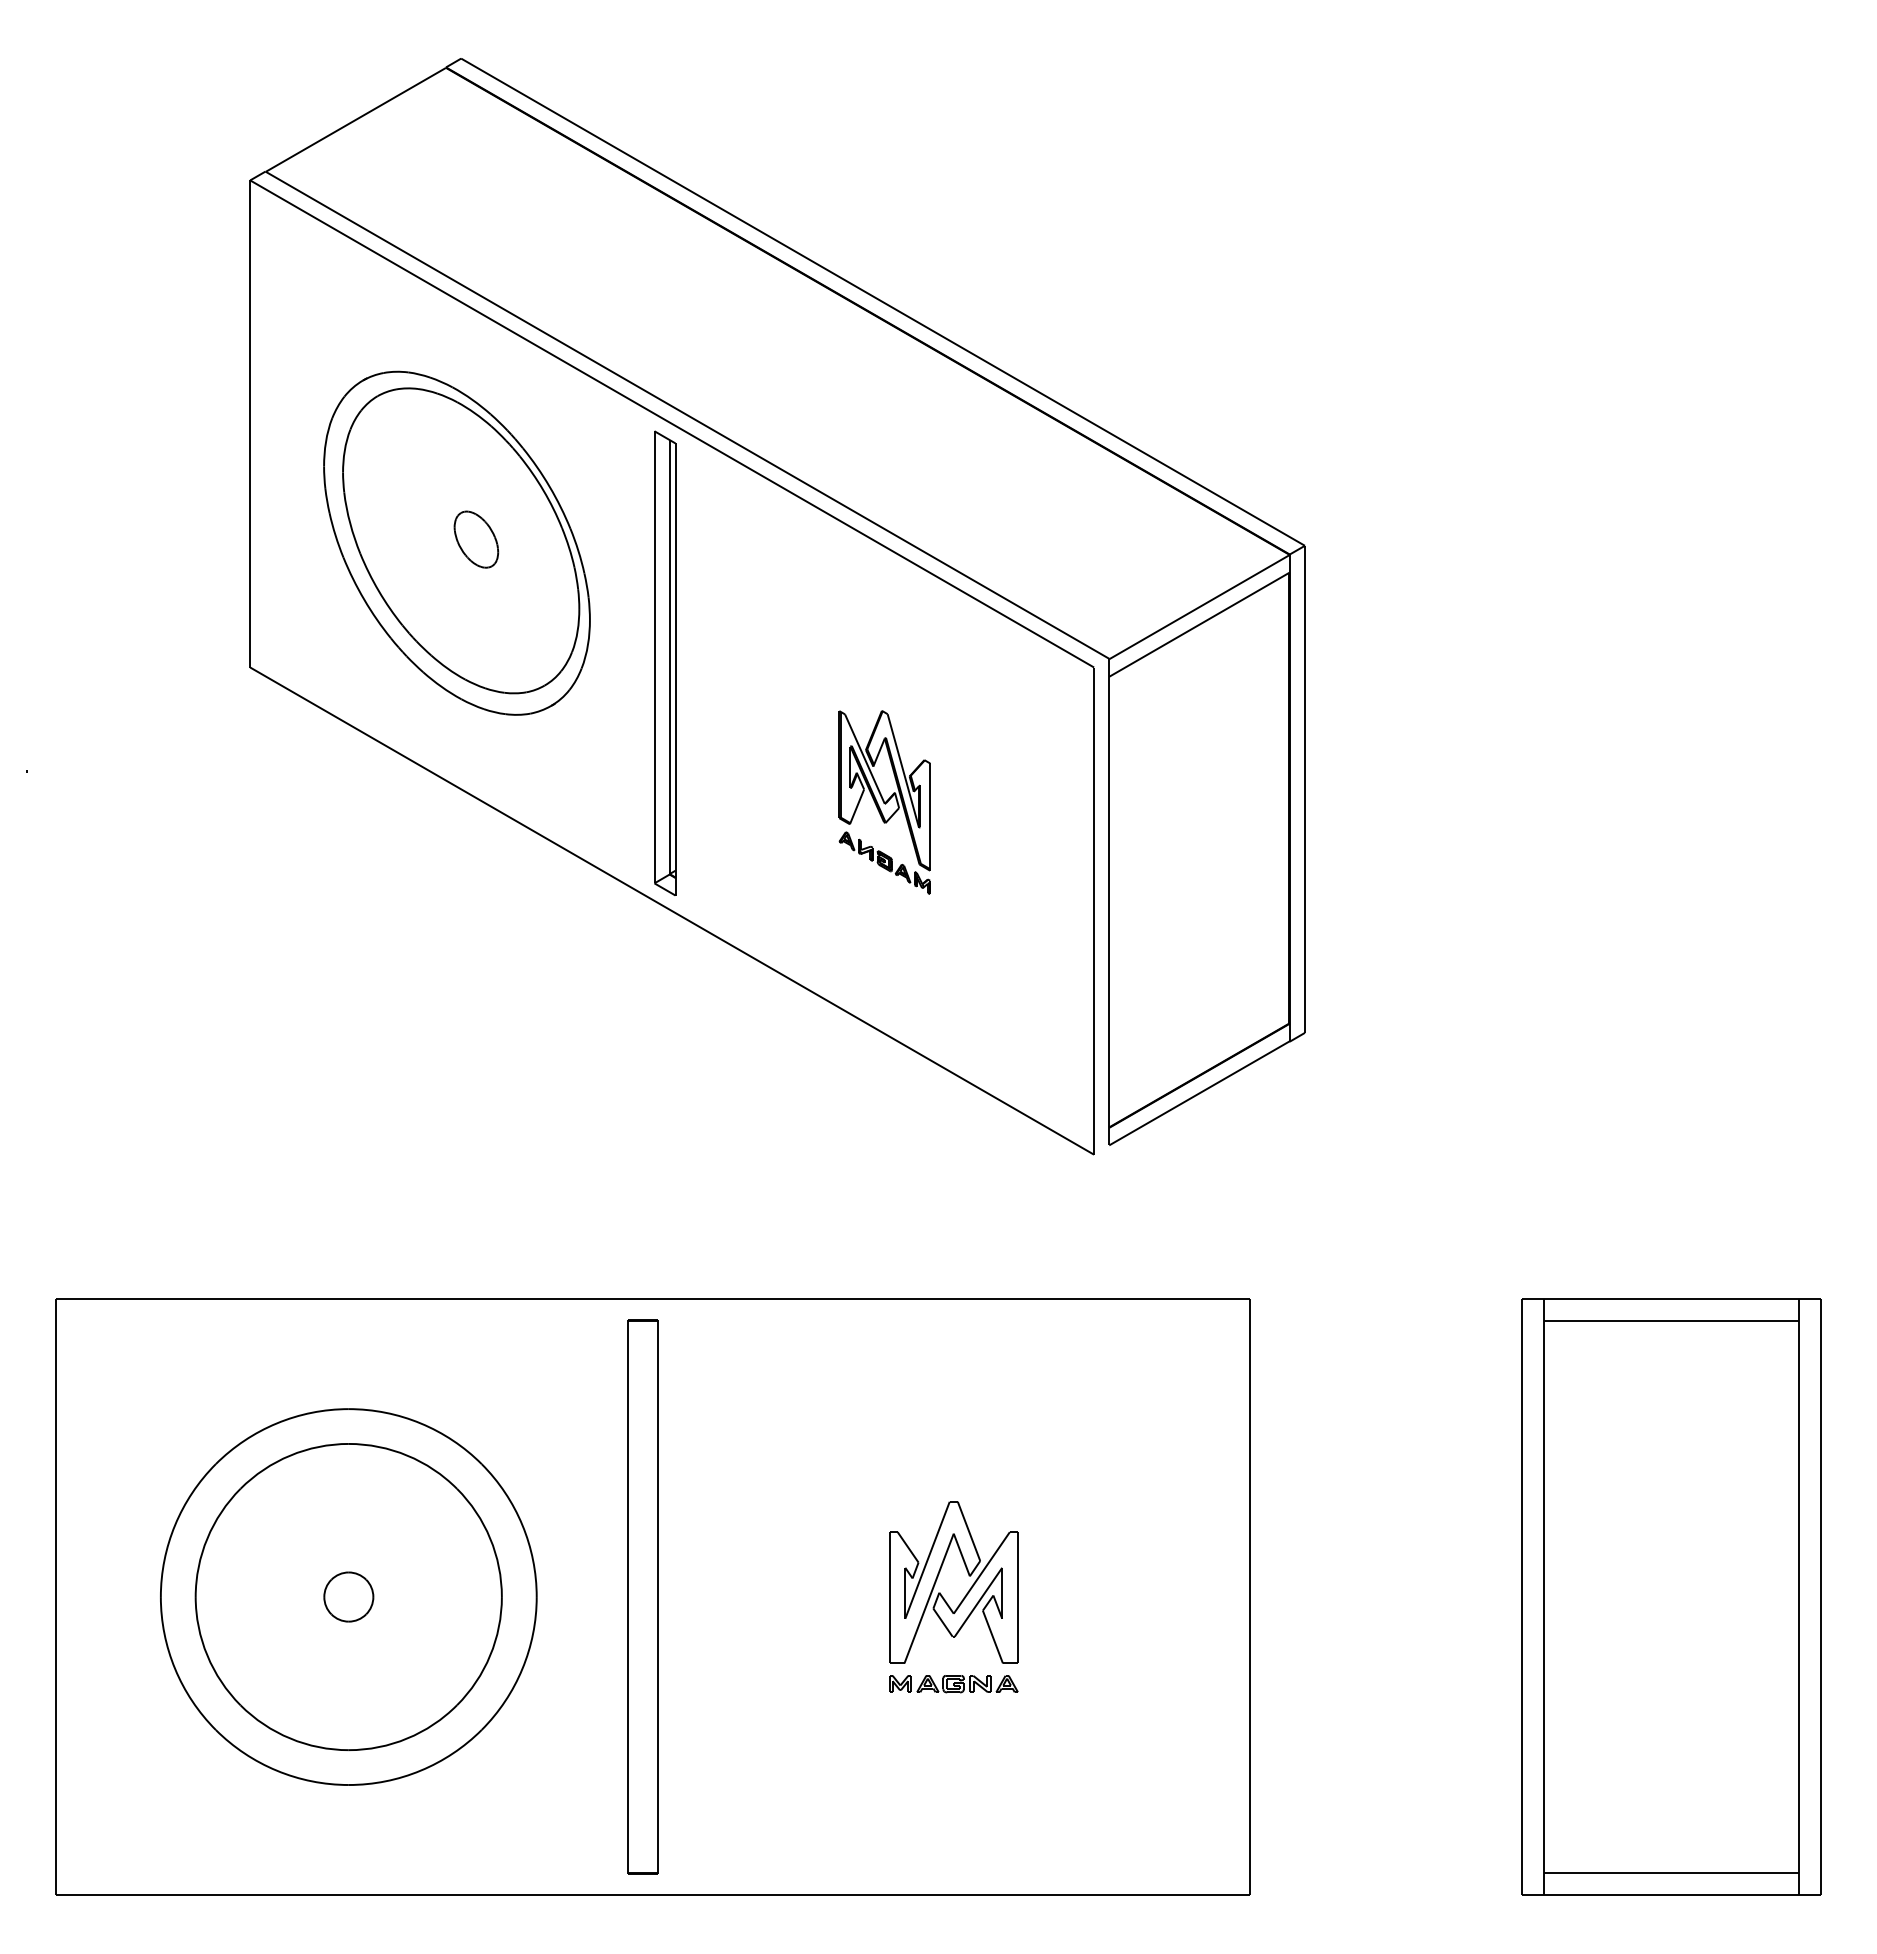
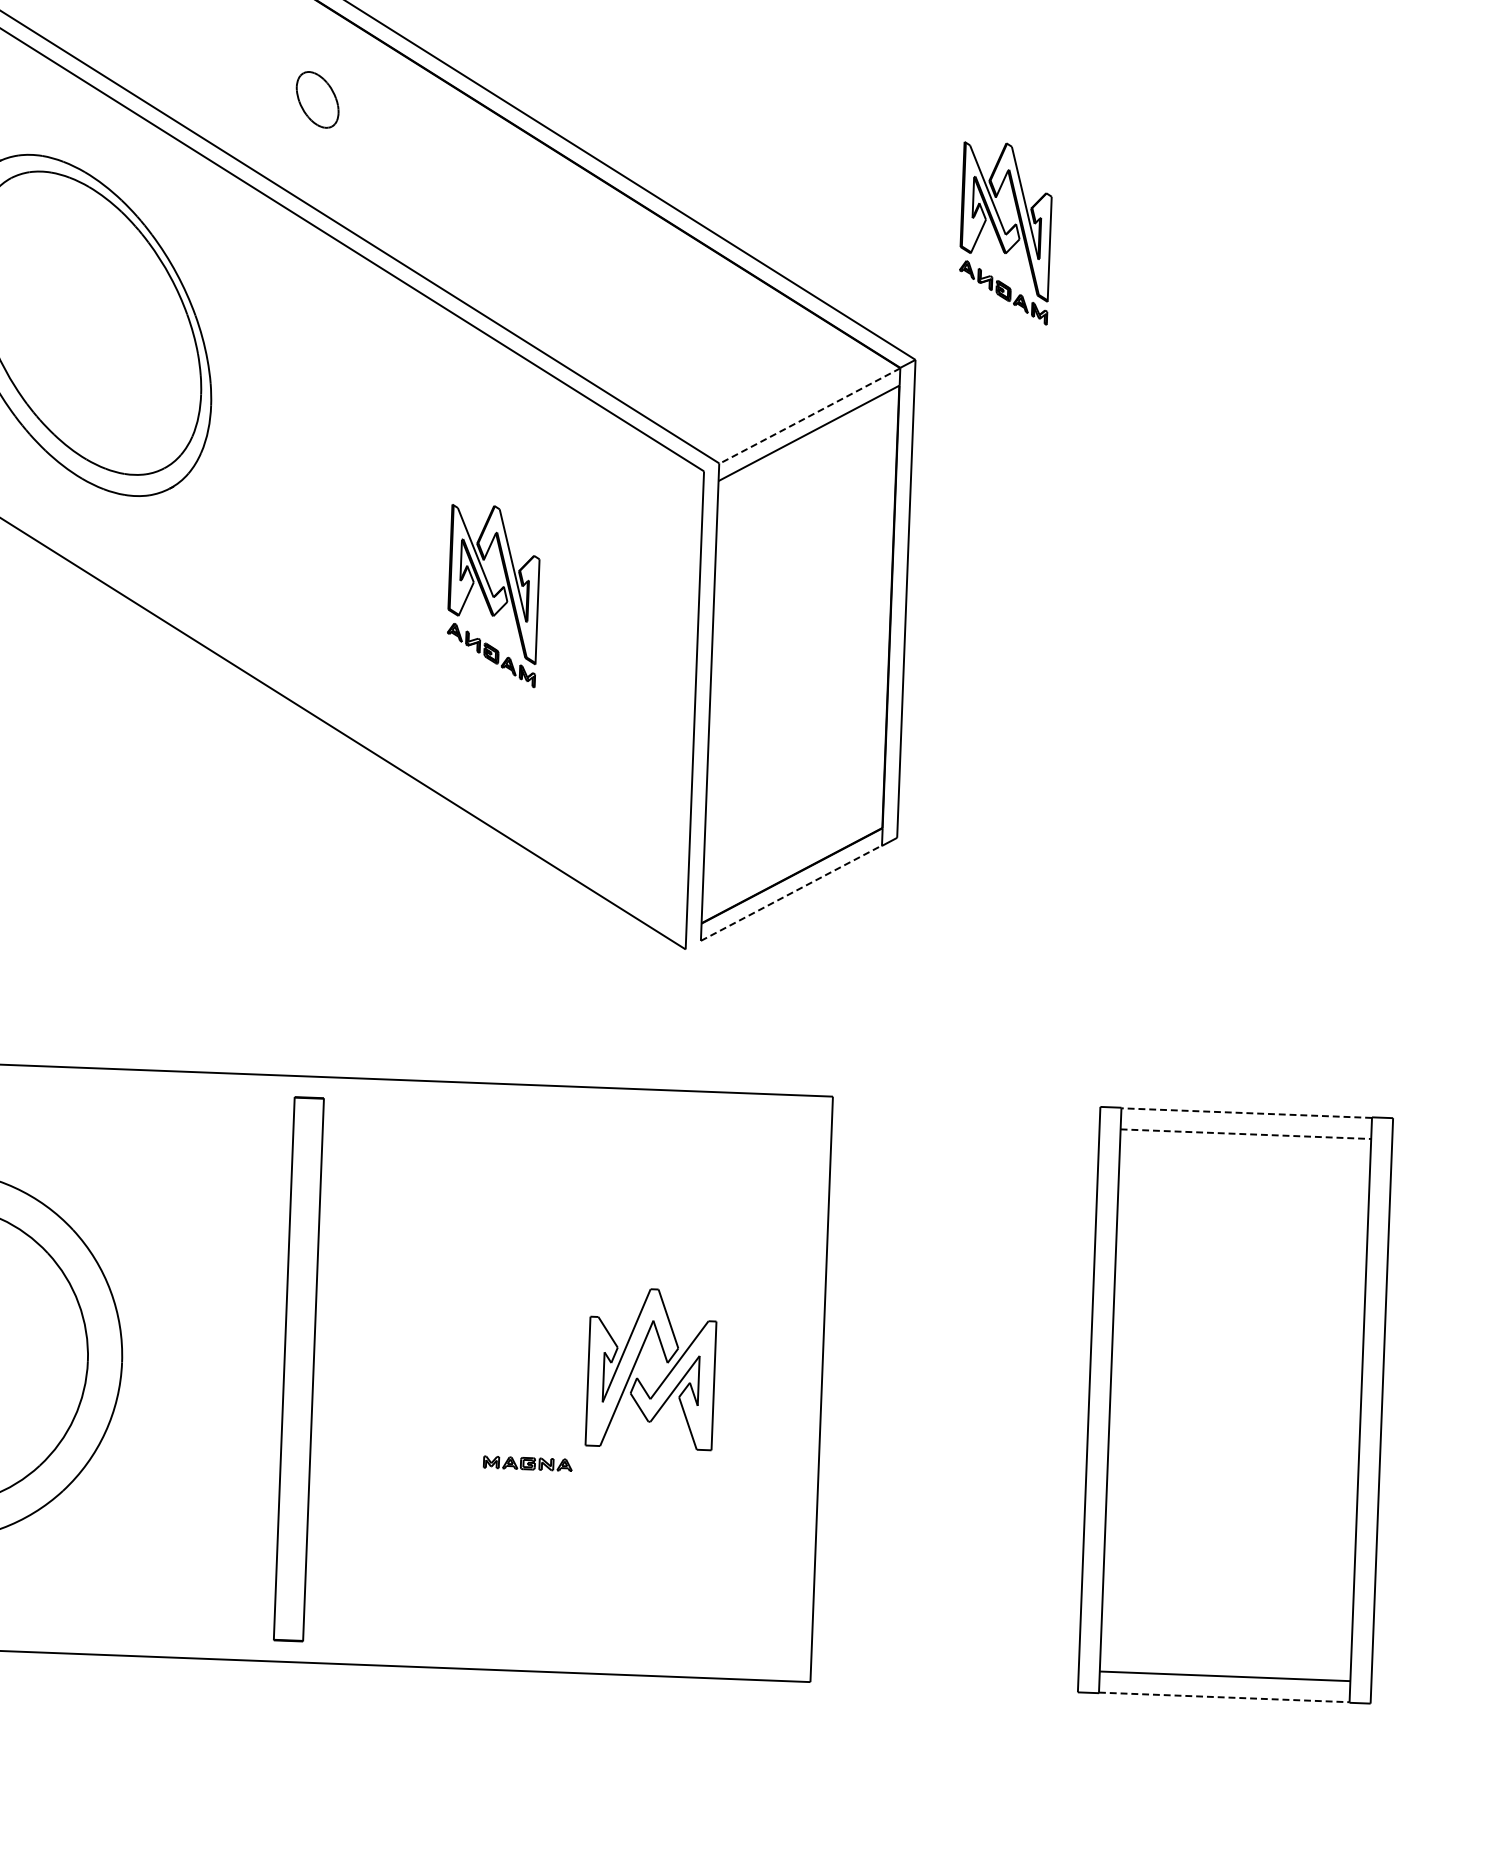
part: (1391, 413) -> (1005, 233), added
part: (476, 539) -> (317, 99), moved
line: (1199, 607) -> (809, 416), solid -> dashed
part: (665, 662) -> (283, 450), removed
line: (1199, 1093) -> (791, 893), solid -> dashed
line: (1671, 1299) -> (1246, 1113), solid -> dashed
line: (1671, 1320) -> (1246, 1133), solid -> dashed
part: (938, 1577) -> (636, 1363), moved
part: (642, 1596) -> (298, 1368), moved
part: (953, 1684) -> (527, 1464), size x0.7
line: (1671, 1894) -> (1224, 1697), solid -> dashed

